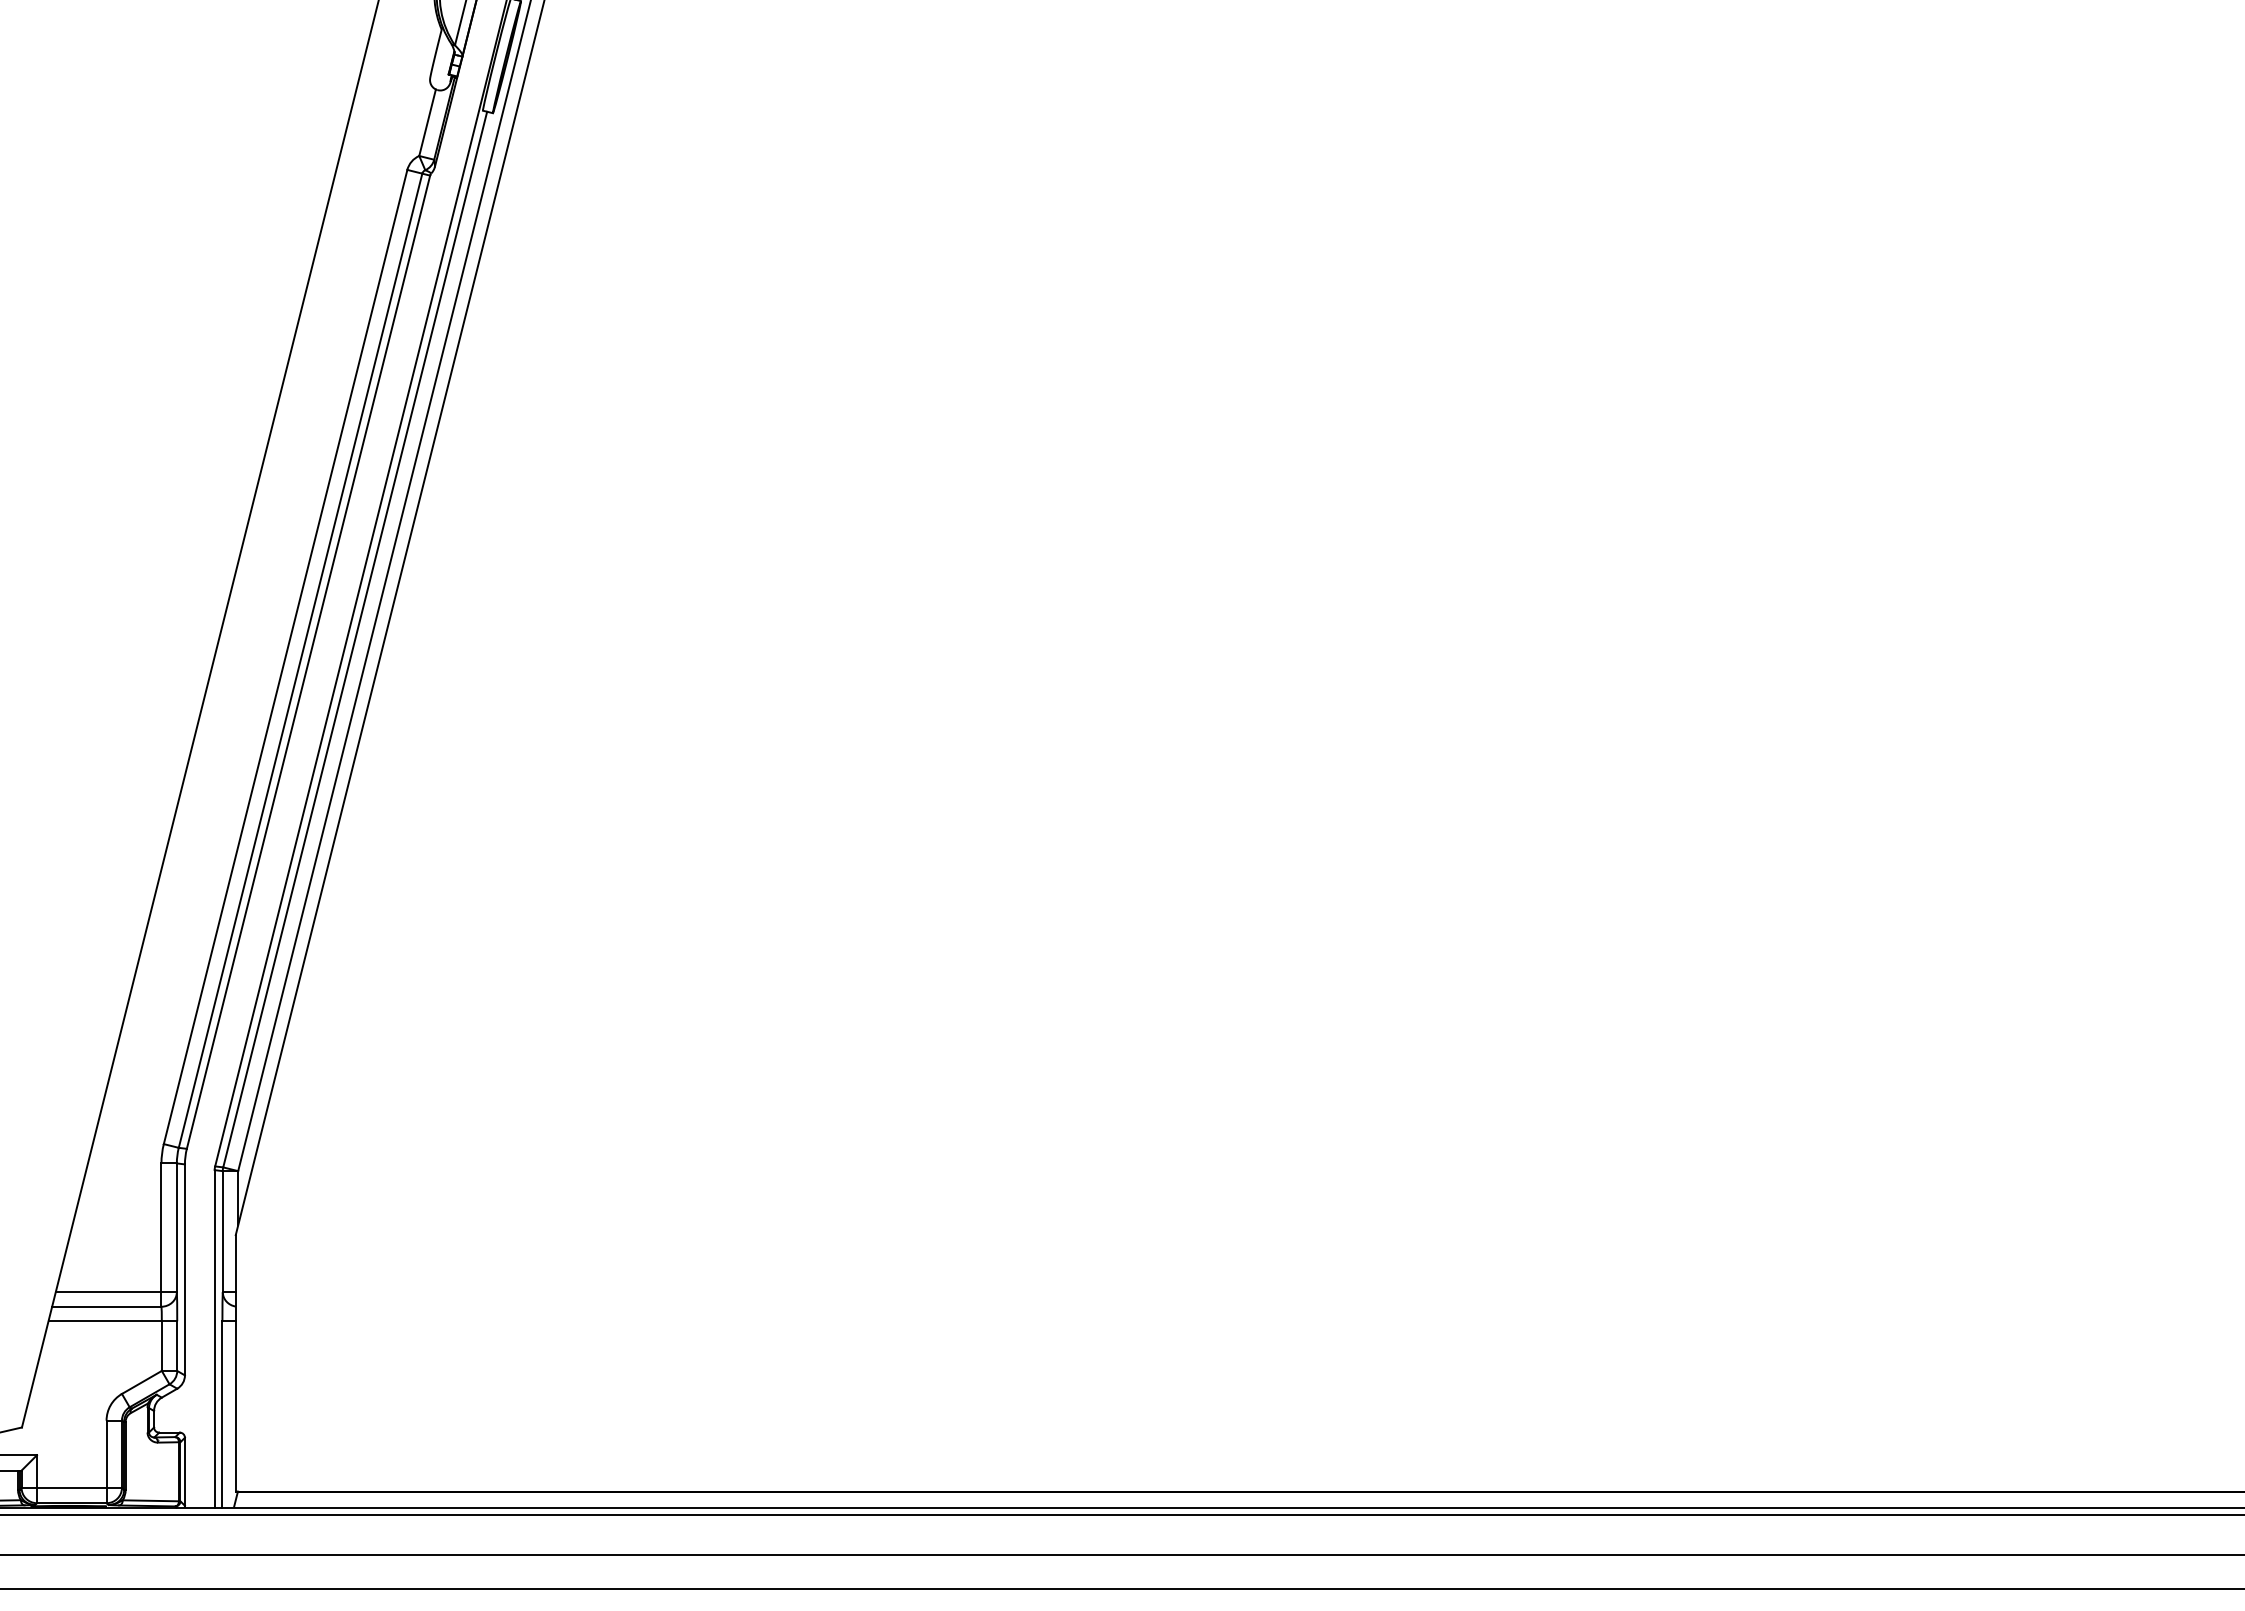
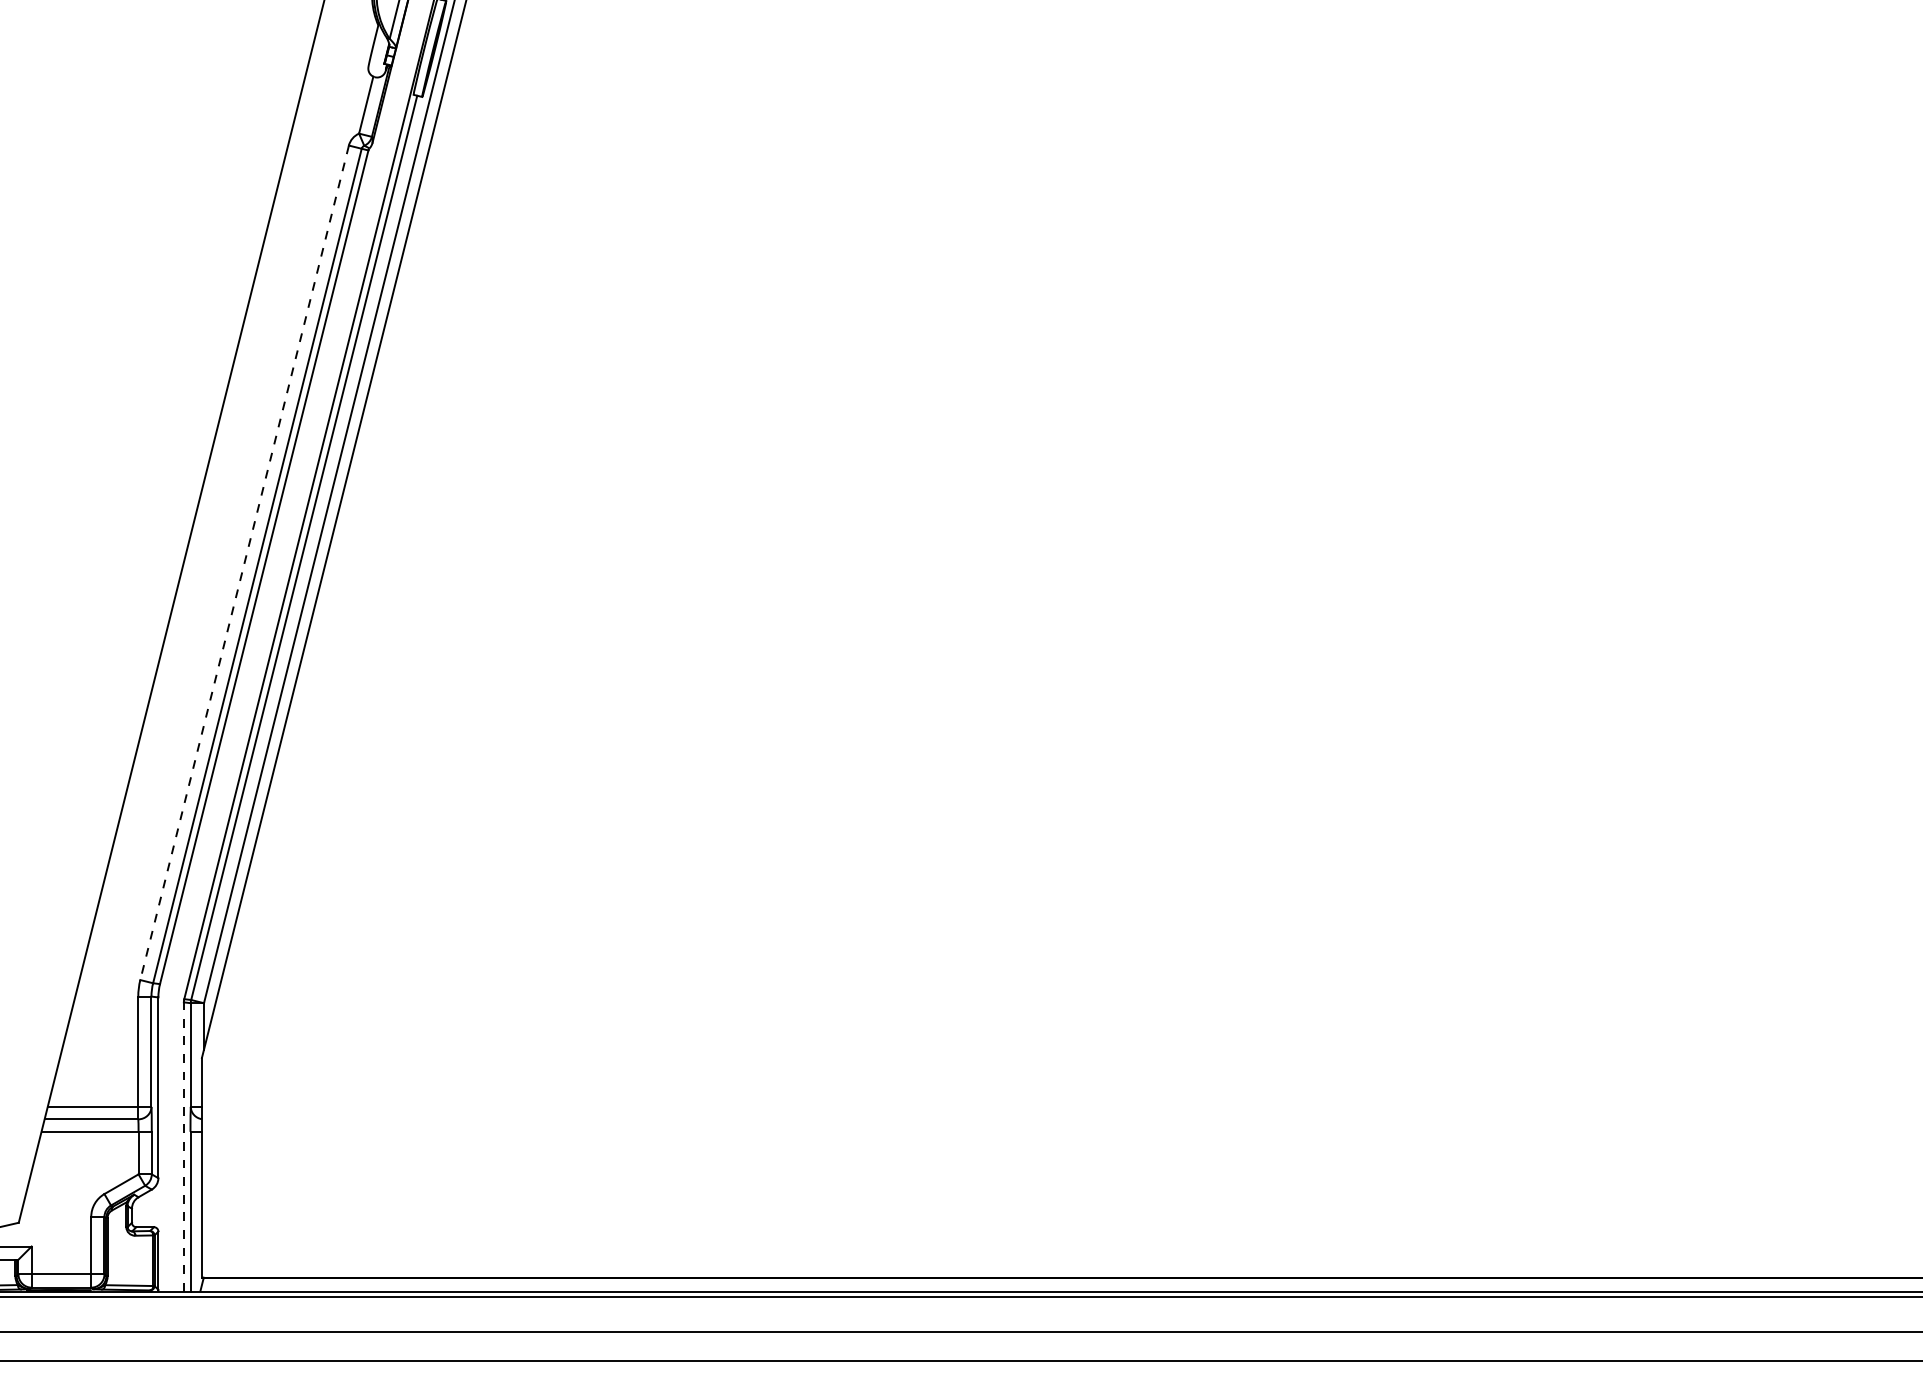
line: (285, 657) -> (244, 563), solid -> dashed
line: (214, 1338) -> (183, 1146), solid -> dashed

